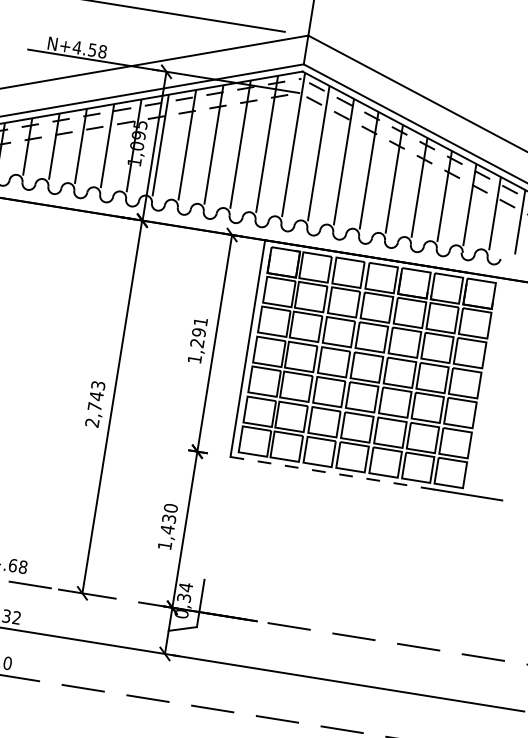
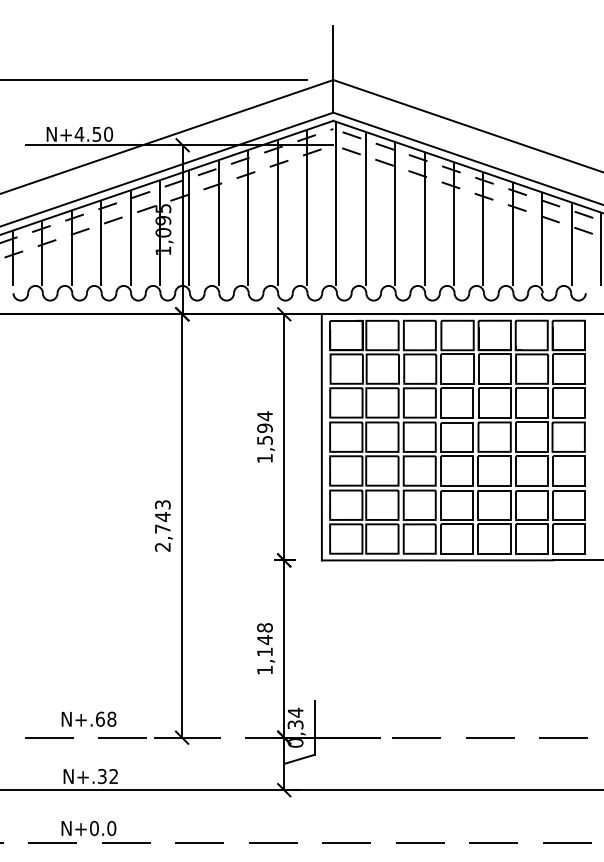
text: (102, 51) -> (108, 134), N+4.58 -> N+4.50
text: (198, 331) -> (264, 427), 1,291 -> 1,594
line: (332, 473) -> (437, 560), dashed -> solid
text: (168, 519) -> (264, 640), 1,430 -> 1,148

